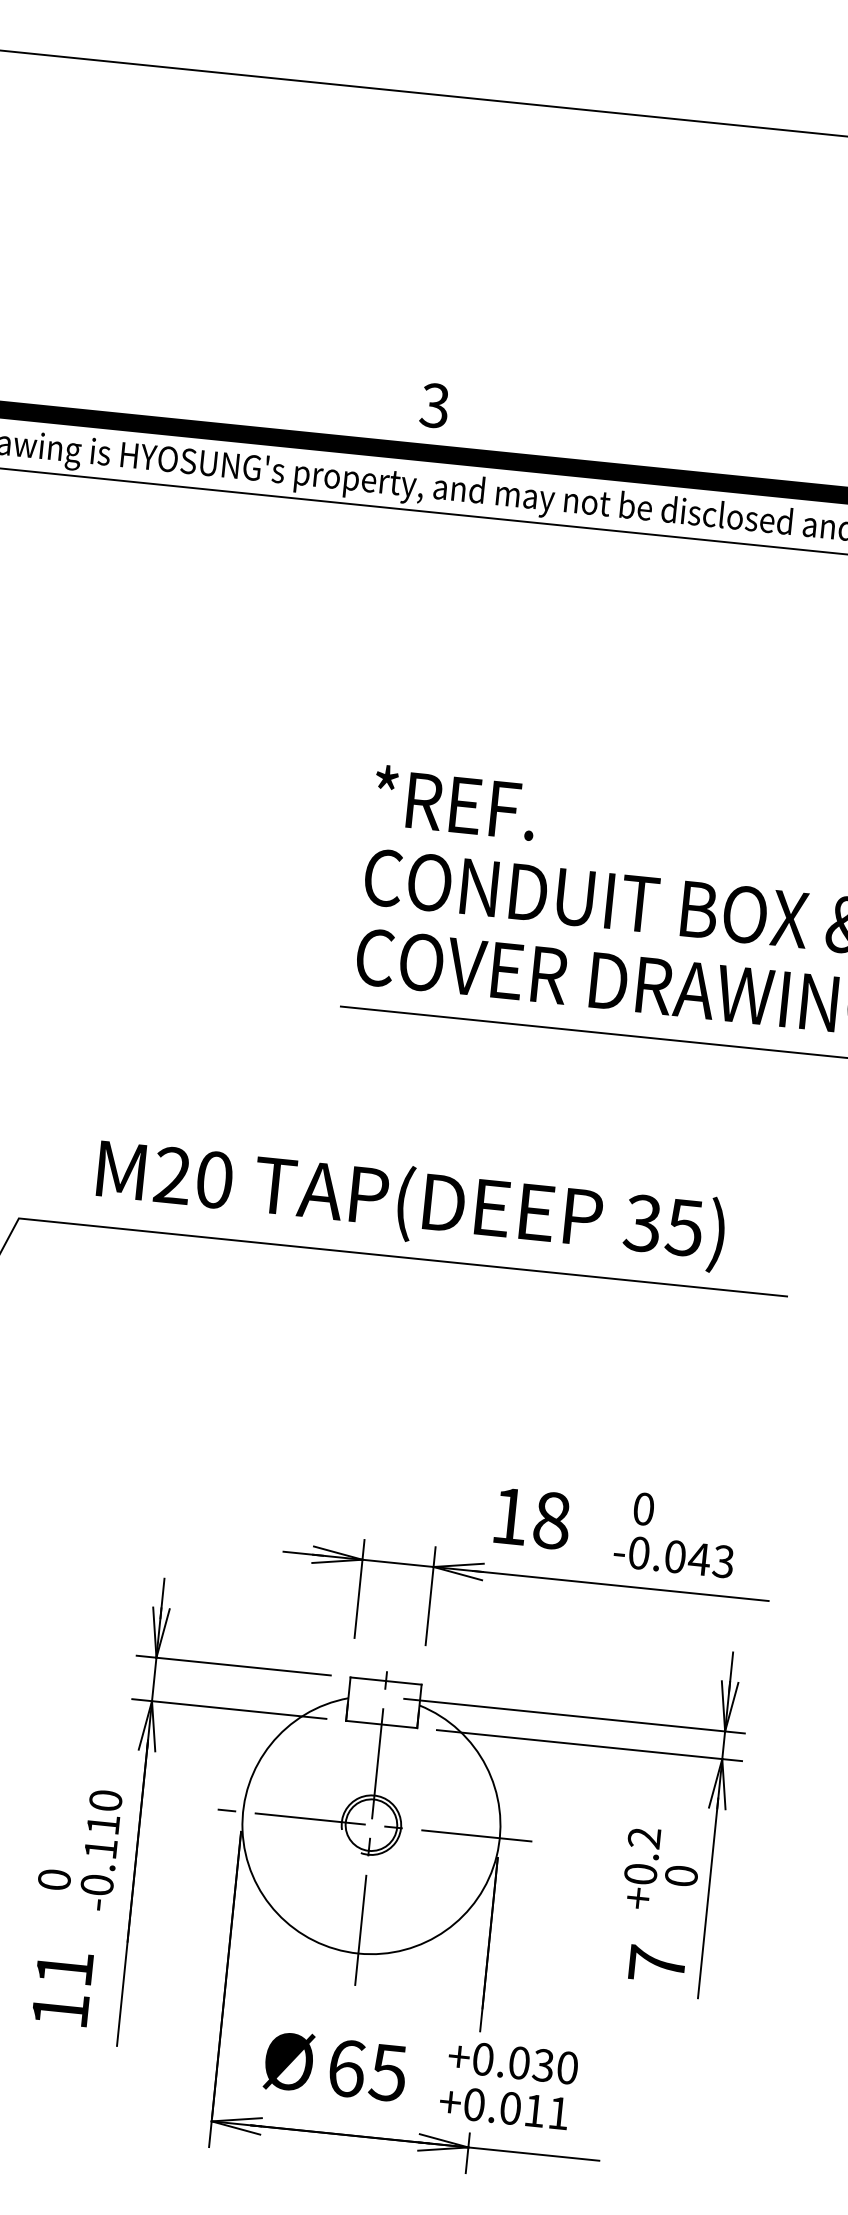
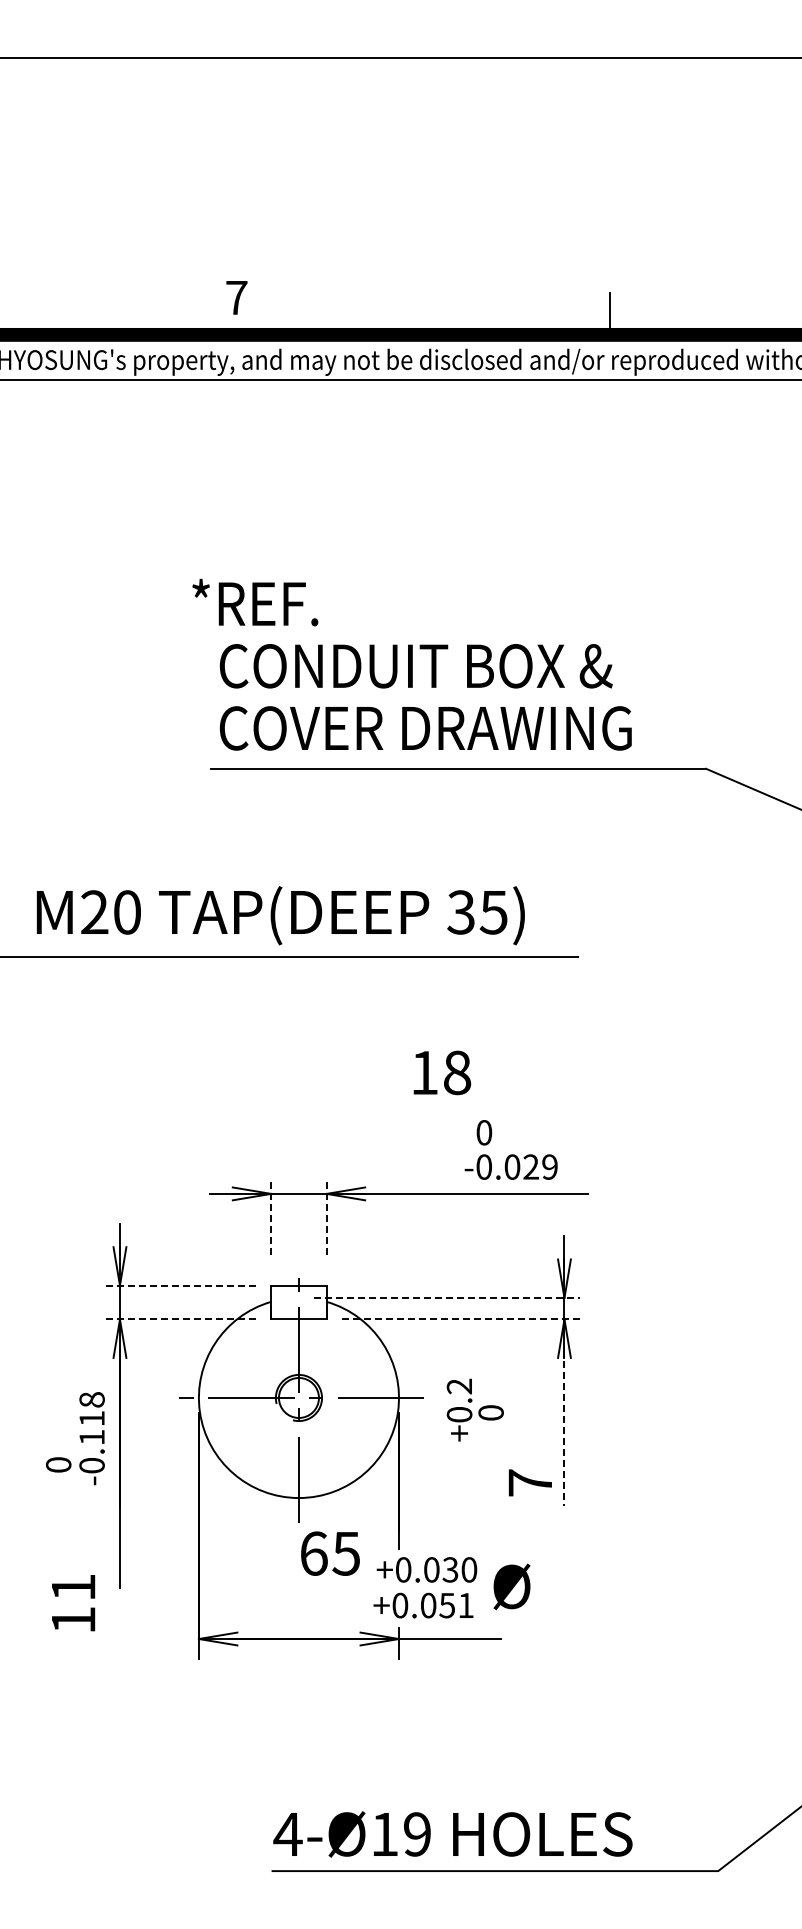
text: (434, 405) -> (236, 297), 3 -> 7
text: (455, 802) -> (255, 602), moved
text: (532, 1518) -> (442, 1072), moved
text: (710, 1559) -> (539, 1166), -0.043 -> -0.029
line: (359, 1588) -> (271, 1216), solid -> dashed
line: (430, 1595) -> (326, 1216), solid -> dashed
line: (234, 1665) -> (180, 1285), solid -> dashed
line: (229, 1709) -> (180, 1319), solid -> dashed
line: (575, 1715) -> (447, 1297), solid -> dashed
line: (588, 1745) -> (460, 1319), solid -> dashed
text: (106, 1800) -> (92, 1399), -0.110 -> -0.118
text: (660, 1869) -> (474, 1409), moved
line: (708, 1898) -> (564, 1428), solid -> dashed
text: (62, 1988) -> (73, 1603), moved
text: (288, 2061) -> (511, 1586), moved
text: (367, 2070) -> (330, 1553), moved
text: (533, 2110) -> (446, 1605), +0.011 -> +0.051

